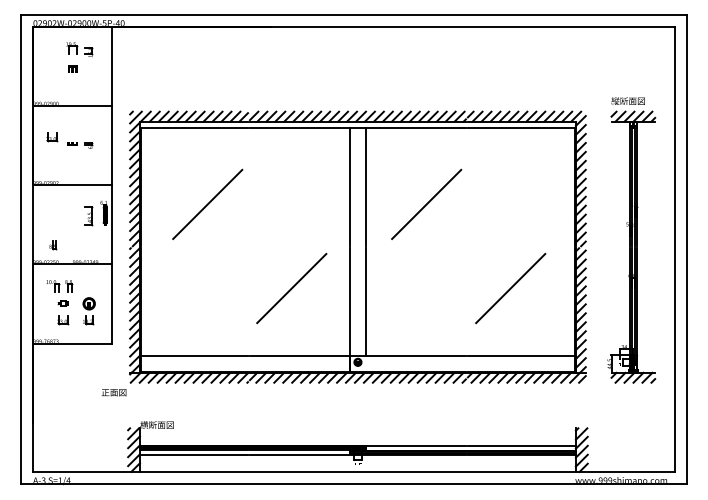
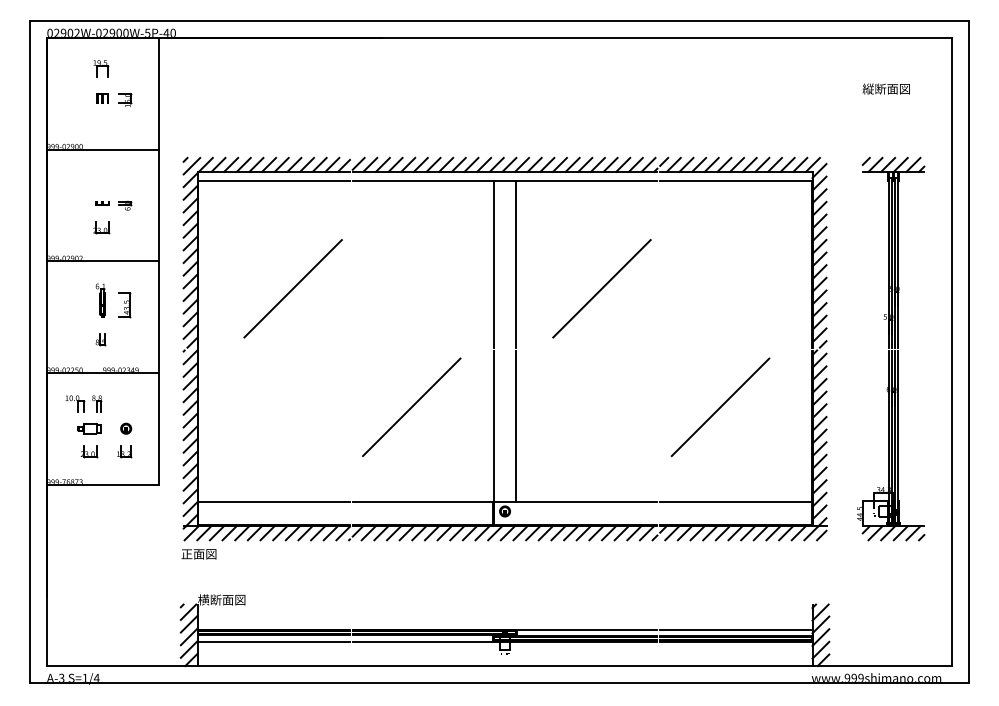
part: (88, 52) -> (125, 100), moved
text: (627, 100) -> (885, 88), moved
part: (52, 136) -> (101, 227), moved
part: (103, 212) -> (100, 300), moved
part: (52, 244) -> (100, 339), moved
part: (63, 303) -> (89, 428), size x1.67
part: (89, 303) -> (126, 428), size x0.62
text: (113, 392) -> (198, 554), moved

